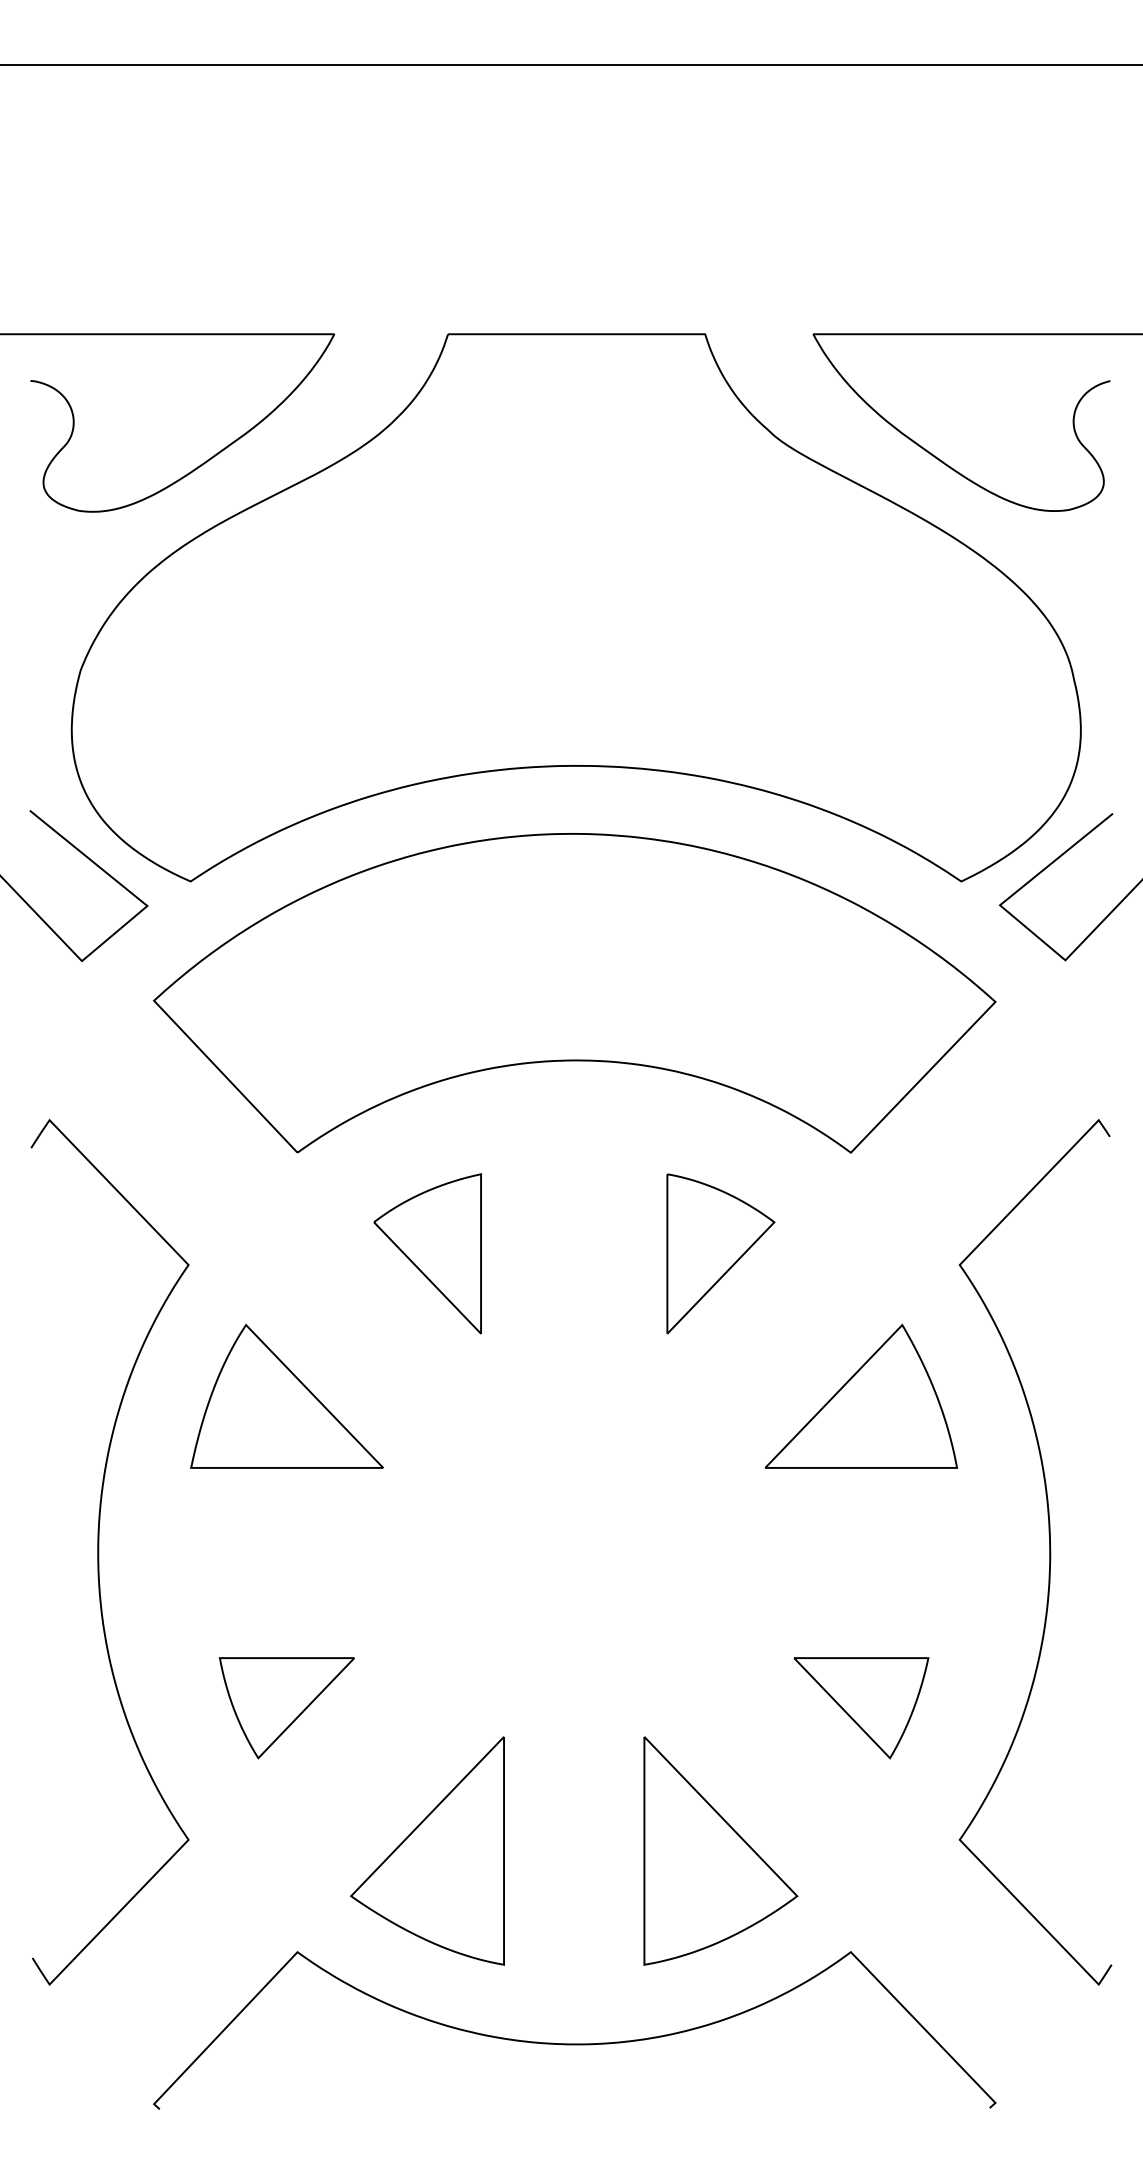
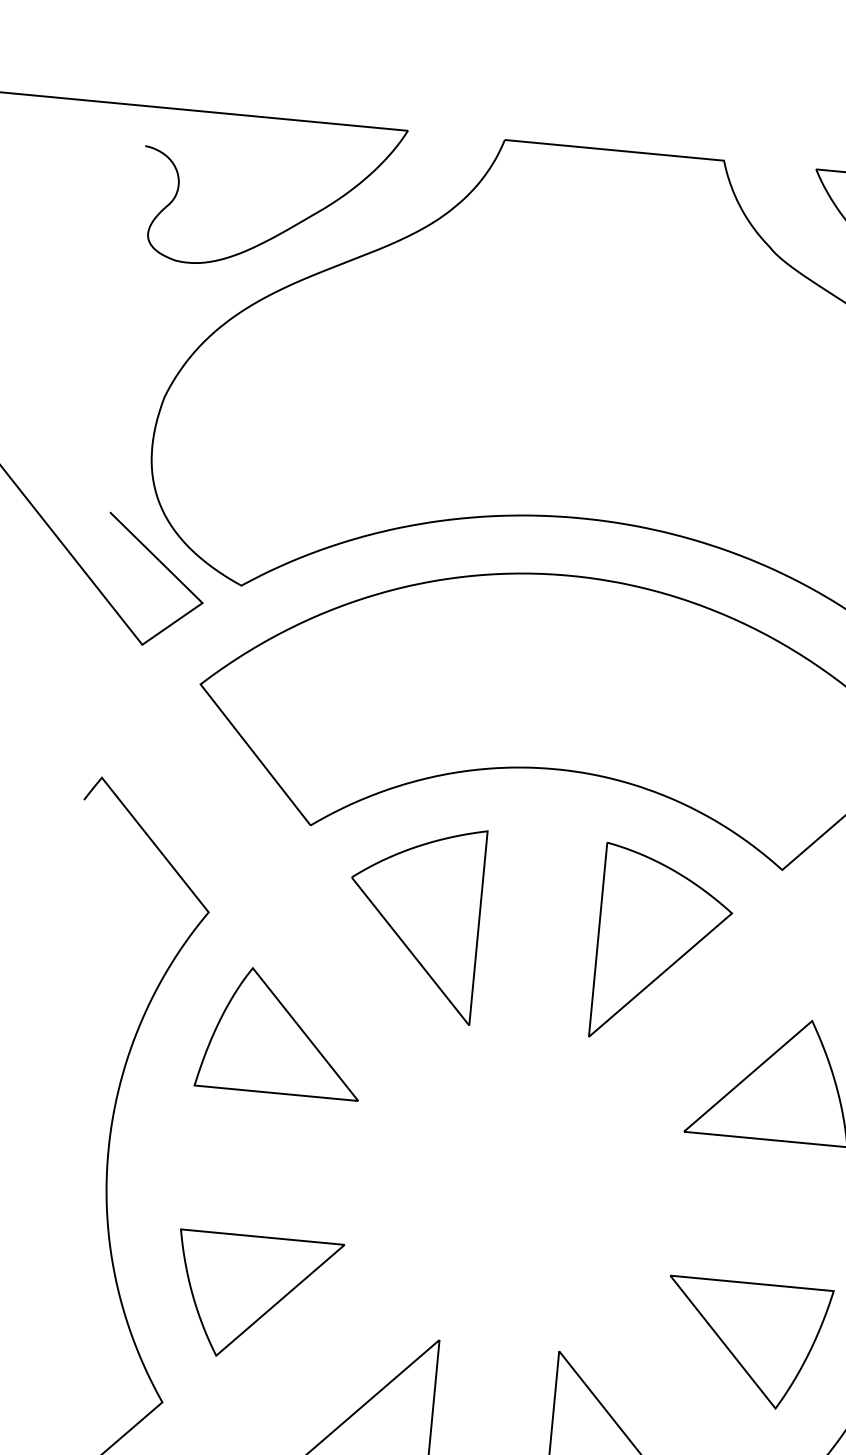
part: (427, 1253) -> (413, 921), size x1.43
part: (720, 1253) -> (663, 945), size x1.43
part: (286, 1707) -> (256, 1297), size x1.43
part: (861, 1707) -> (746, 1343), size x1.43

